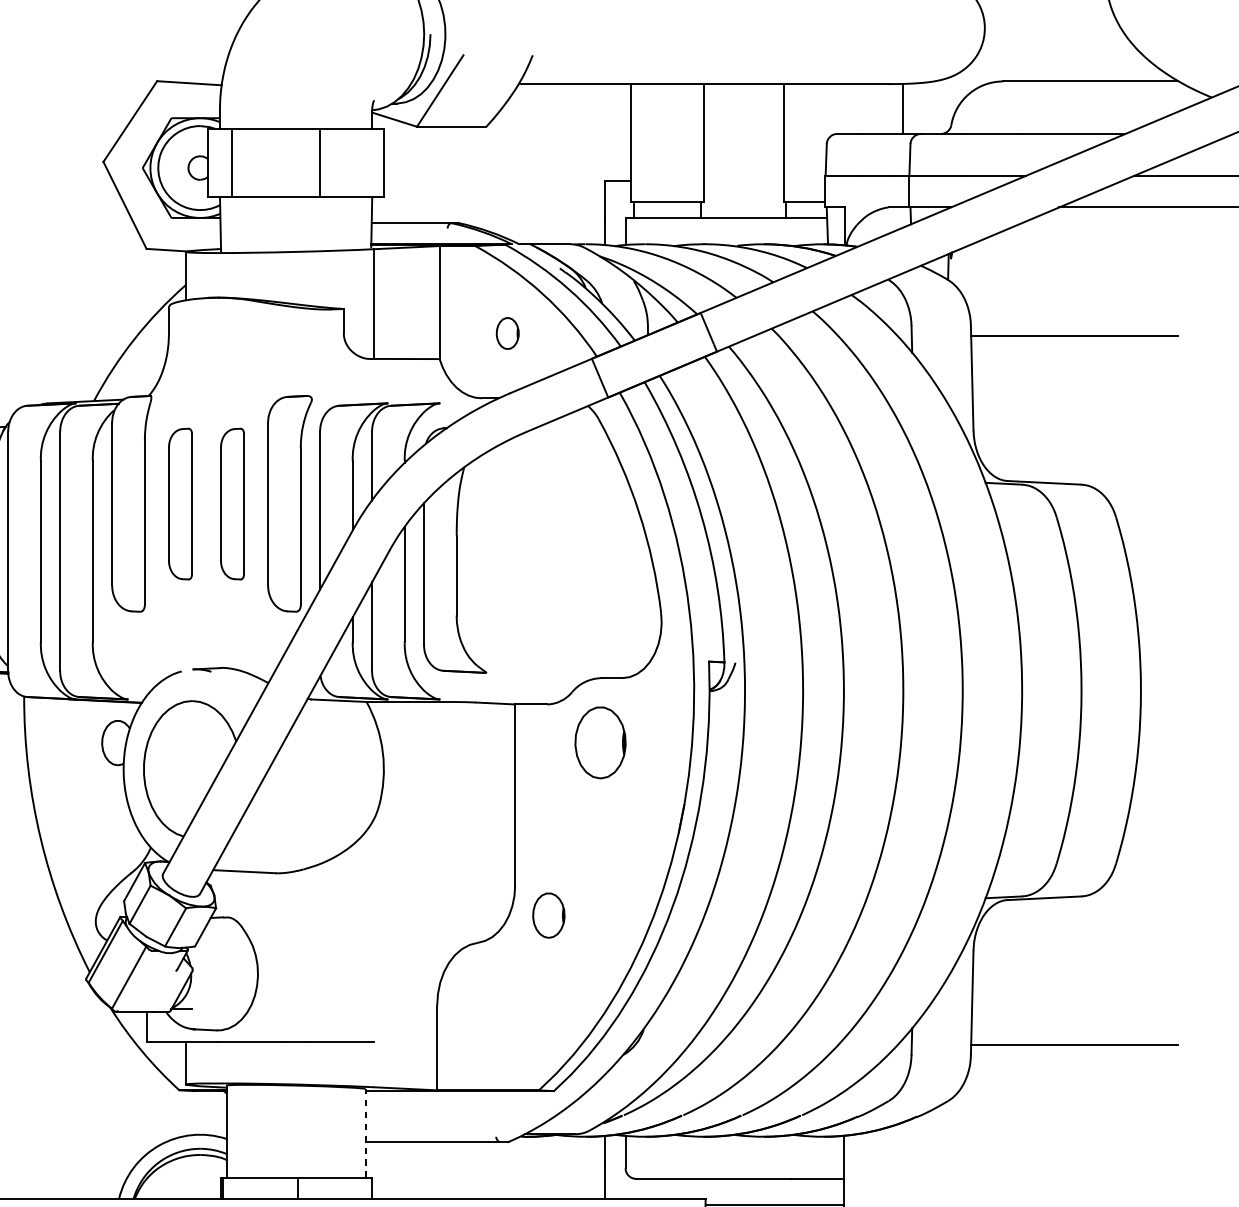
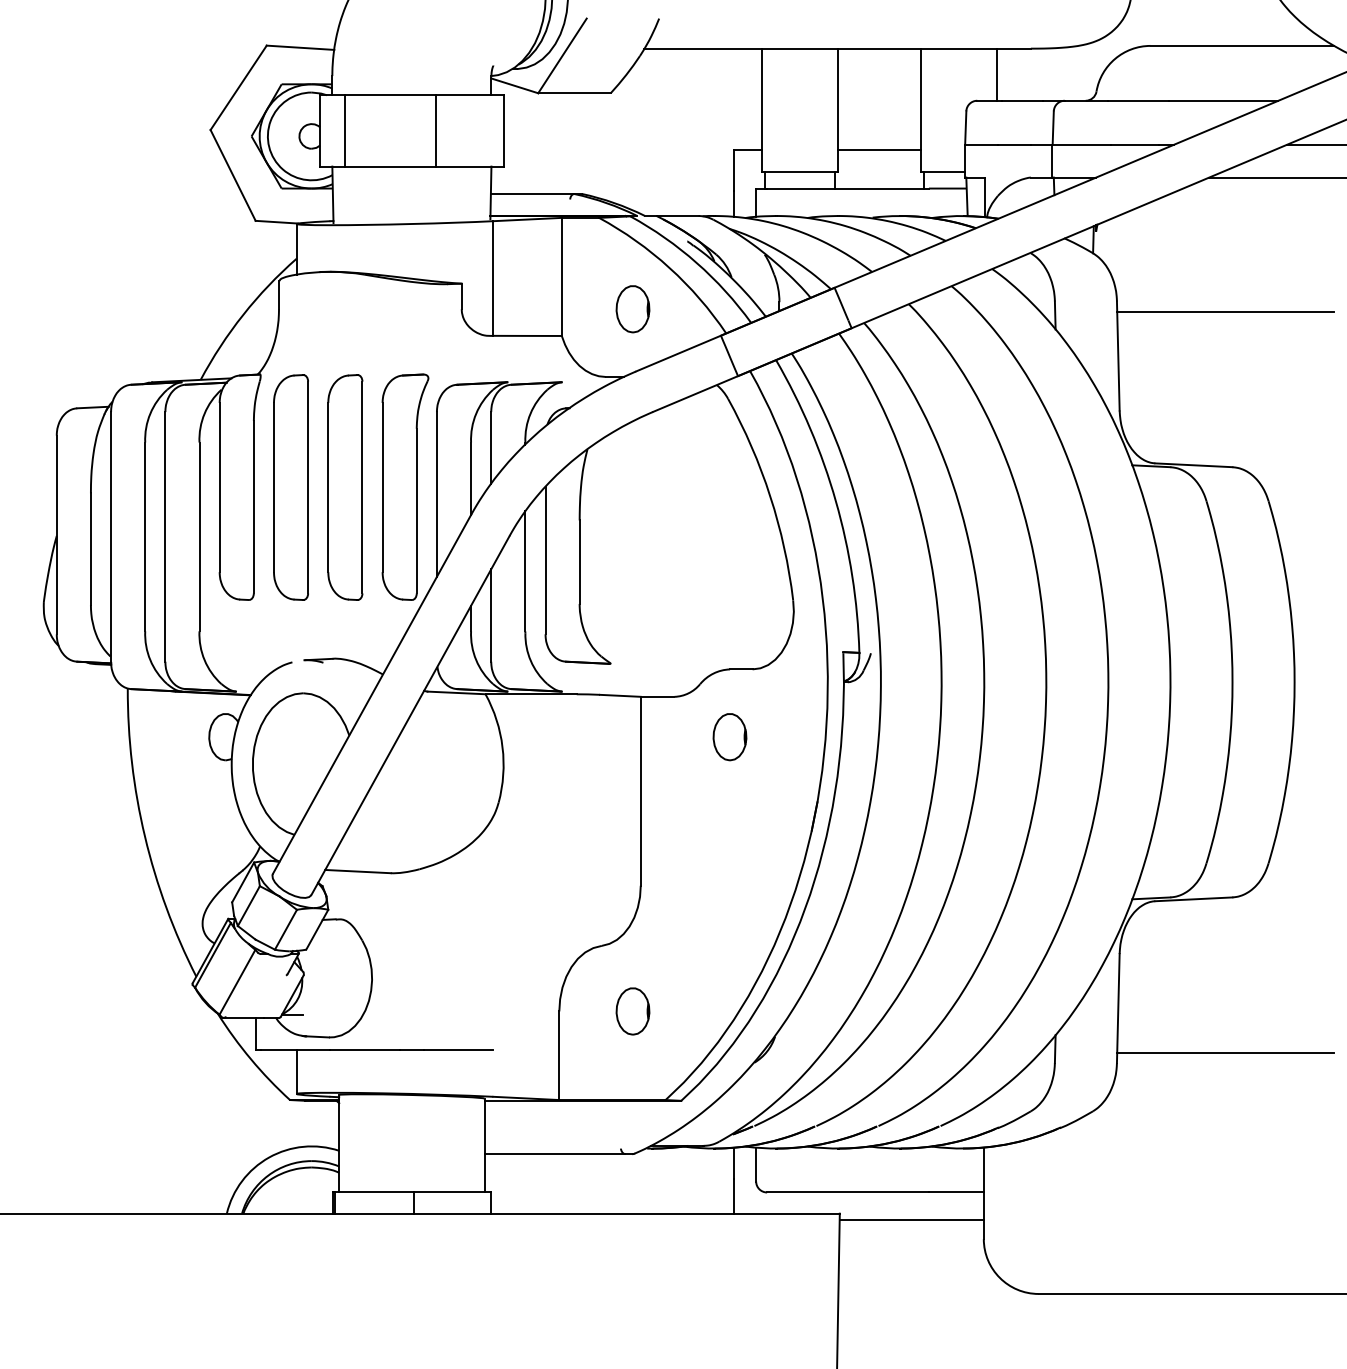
line: (902, 108) -> (996, 74), moved
line: (743, 181) -> (879, 150), added
part: (507, 333) -> (632, 309), size x1.43
part: (179, 504) -> (290, 487), size x1.43
part: (232, 504) -> (345, 487), size x1.43
part: (600, 743) -> (729, 737), size x0.62
part: (548, 915) -> (632, 1011), moved
line: (365, 1133) -> (484, 1145), dashed -> solid

